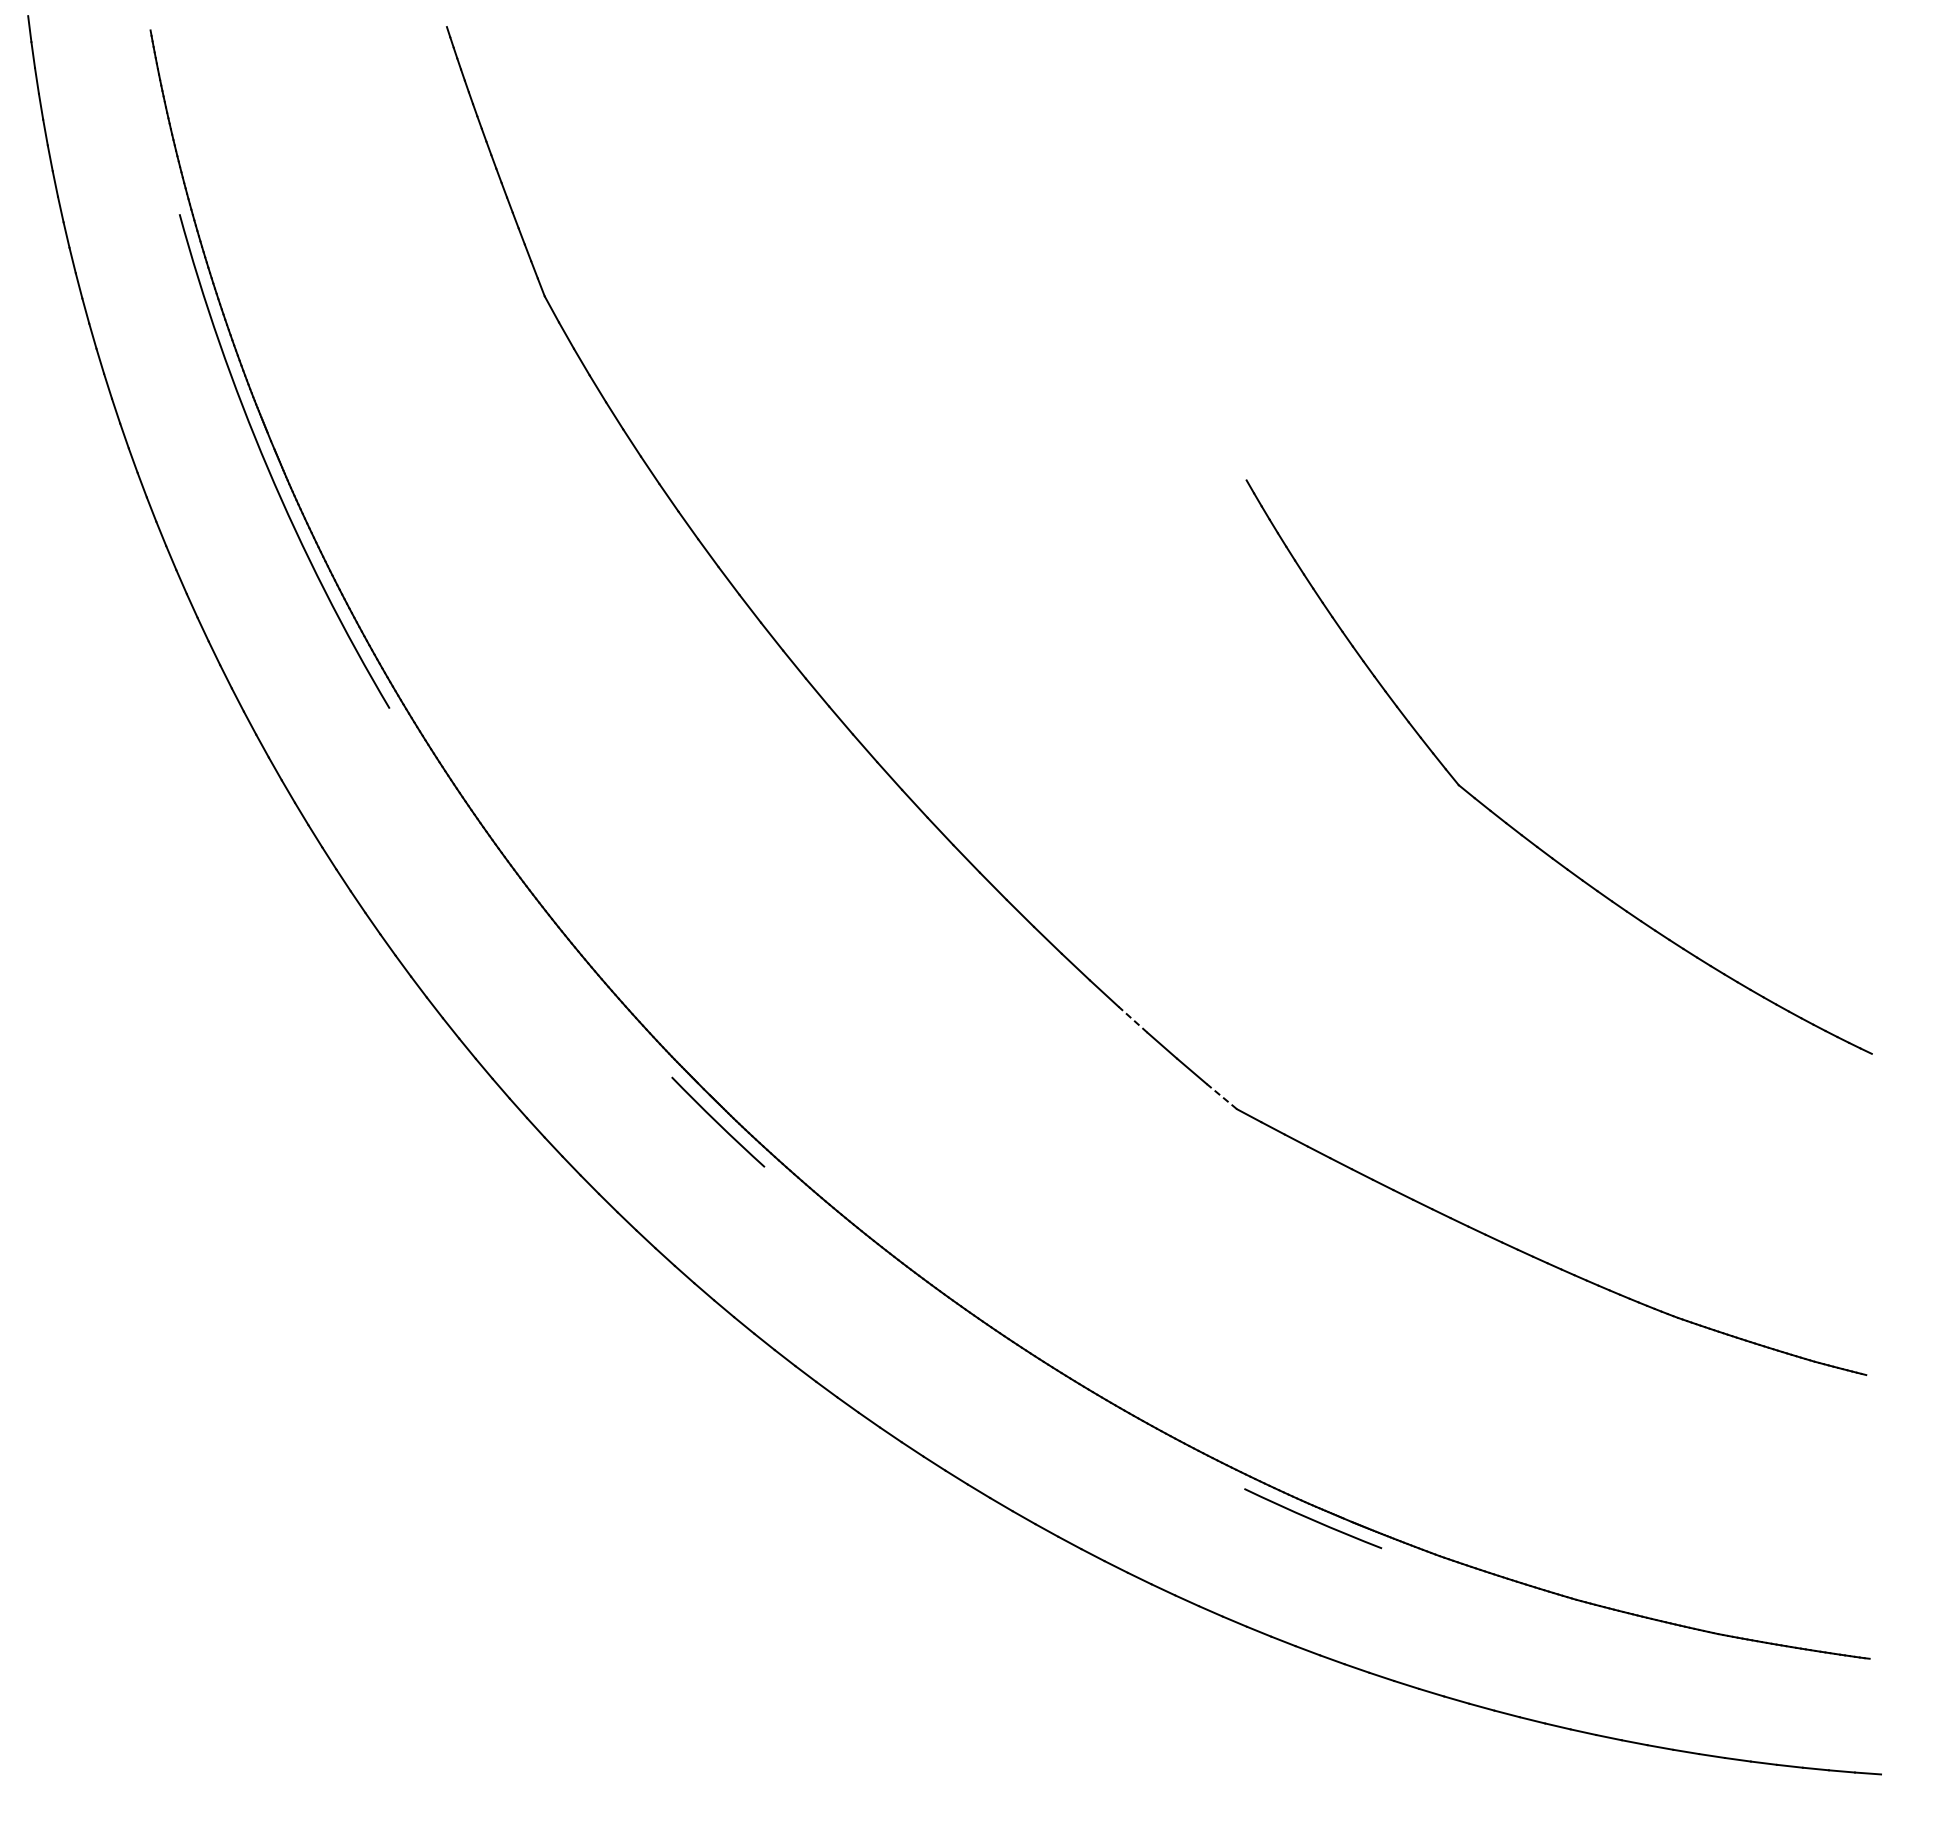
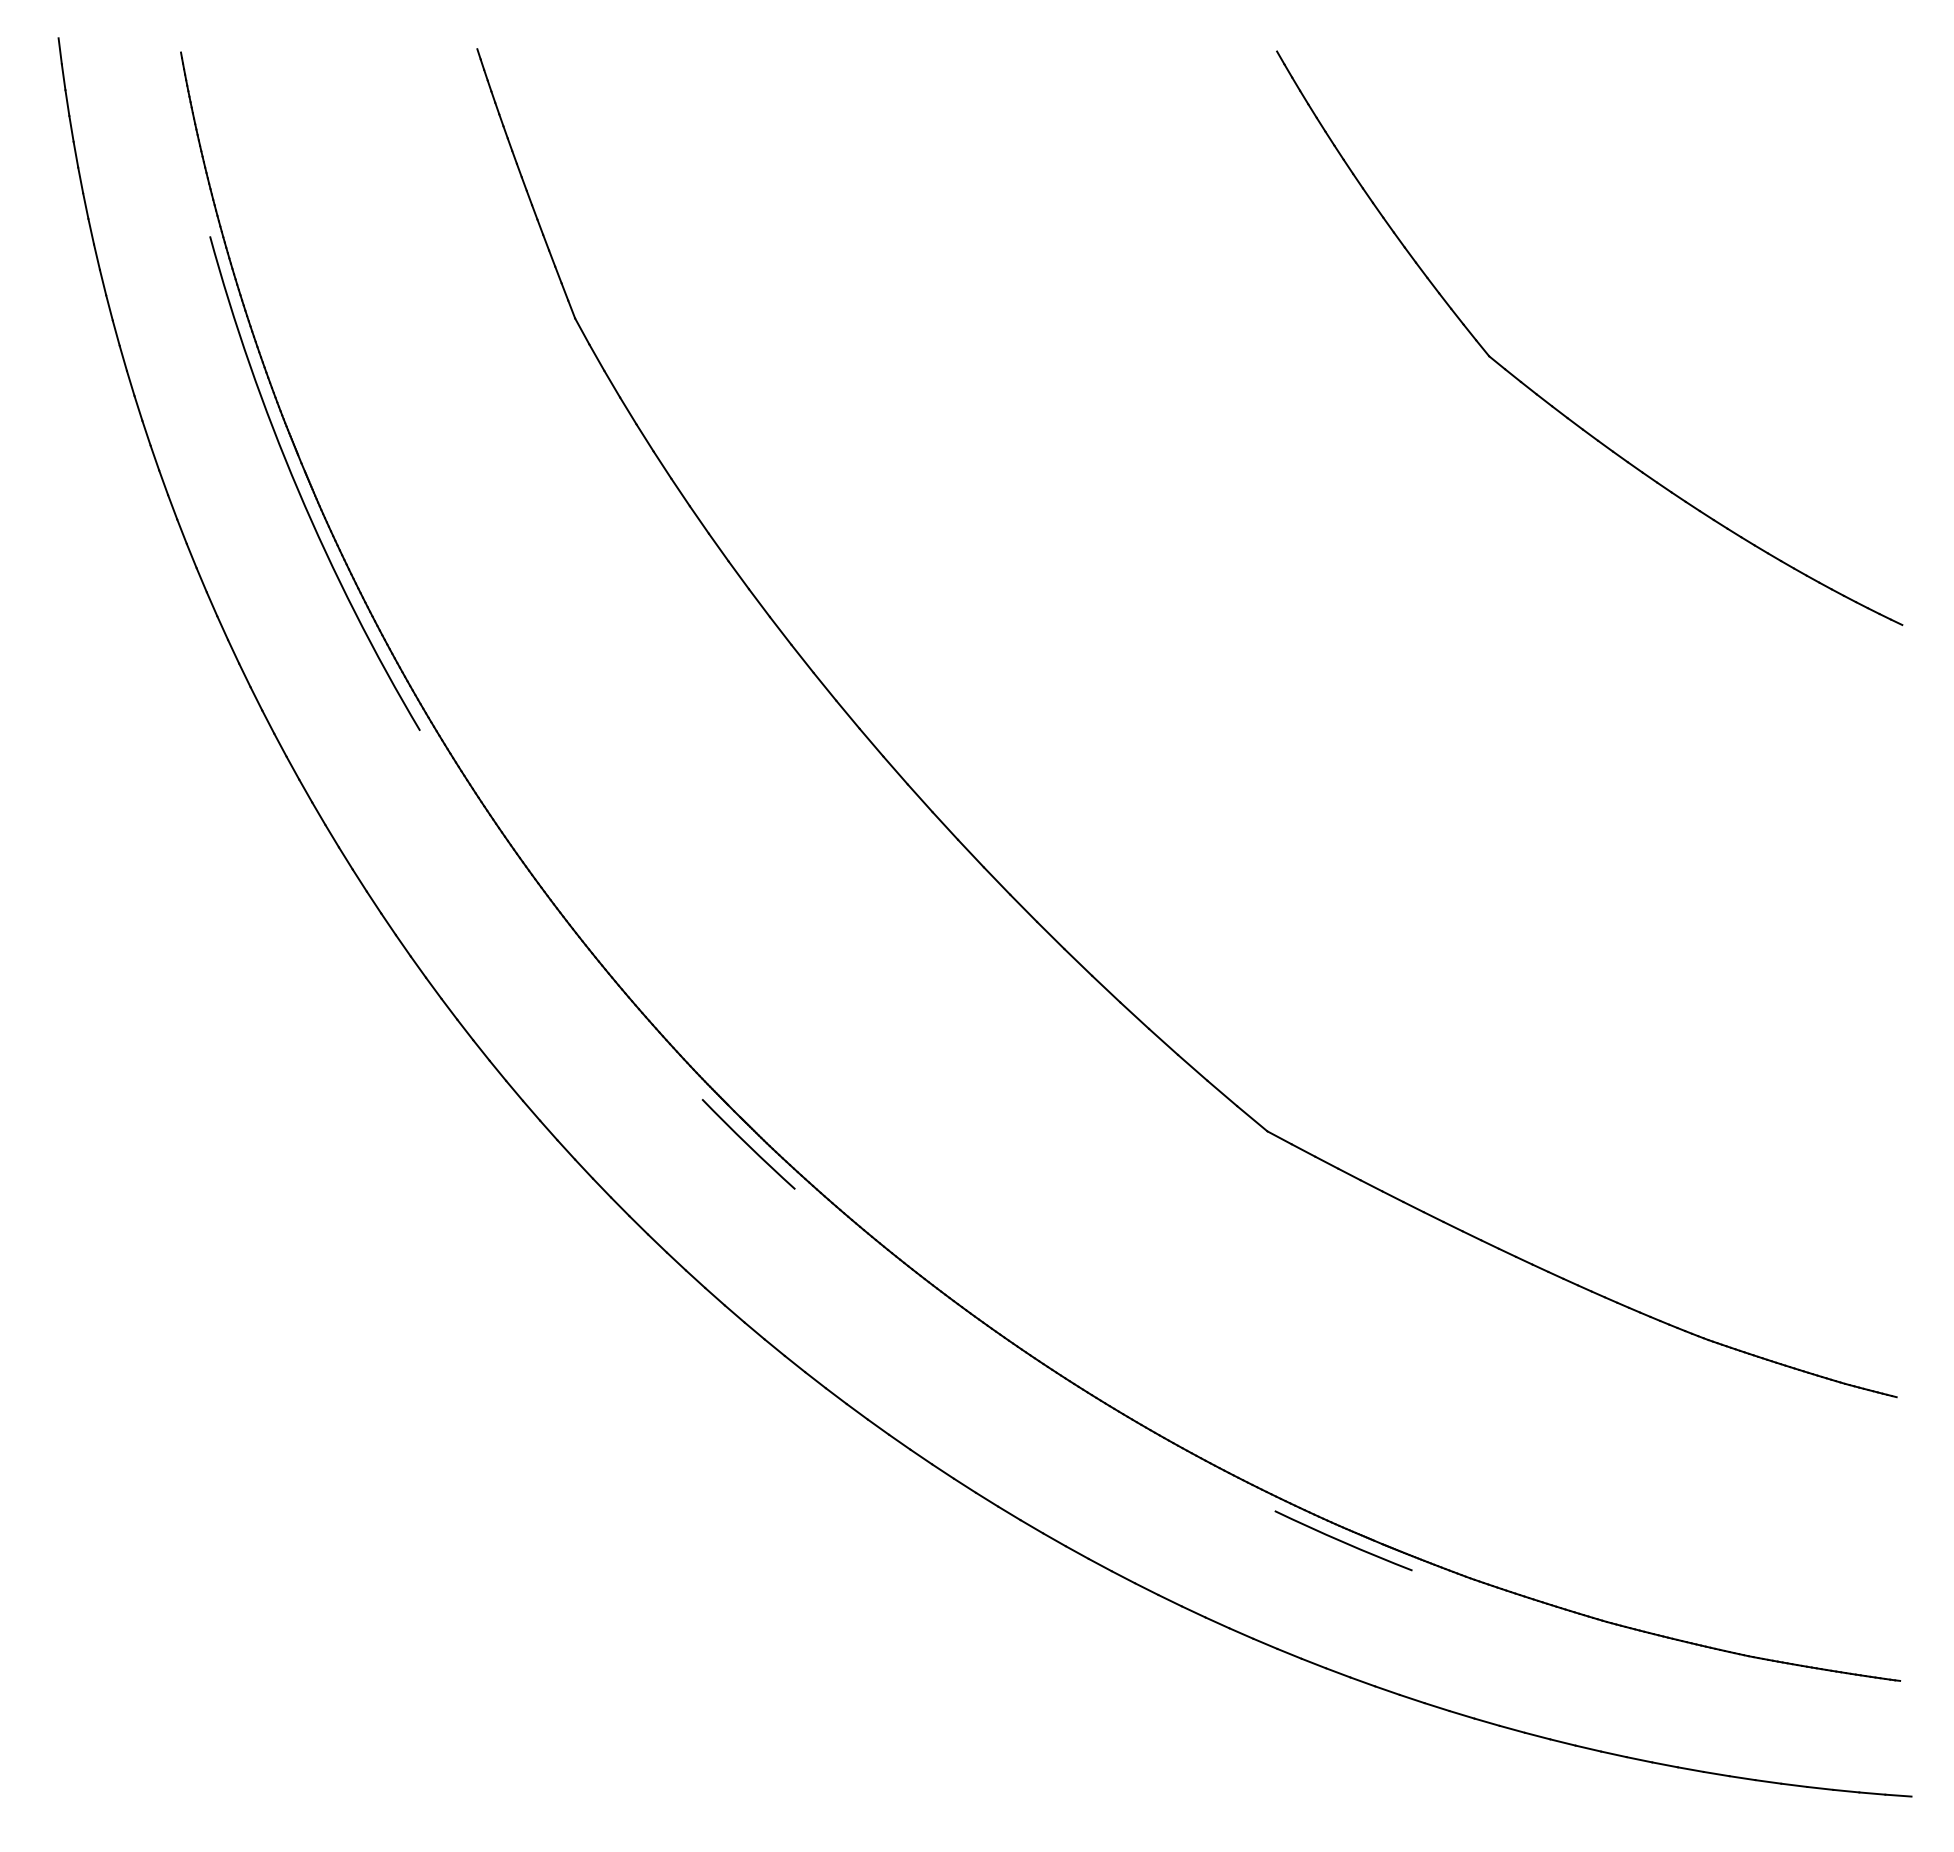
part: (1515, 828) -> (1545, 399), moved
line: (1133, 1019) -> (1163, 1041), dashed -> solid
line: (1222, 1096) -> (1252, 1118), dashed -> solid

